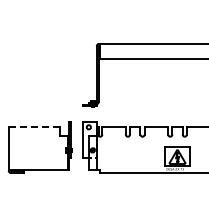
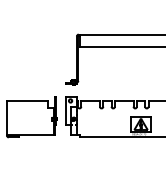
line: (34, 127) -> (27, 101), dashed -> solid

